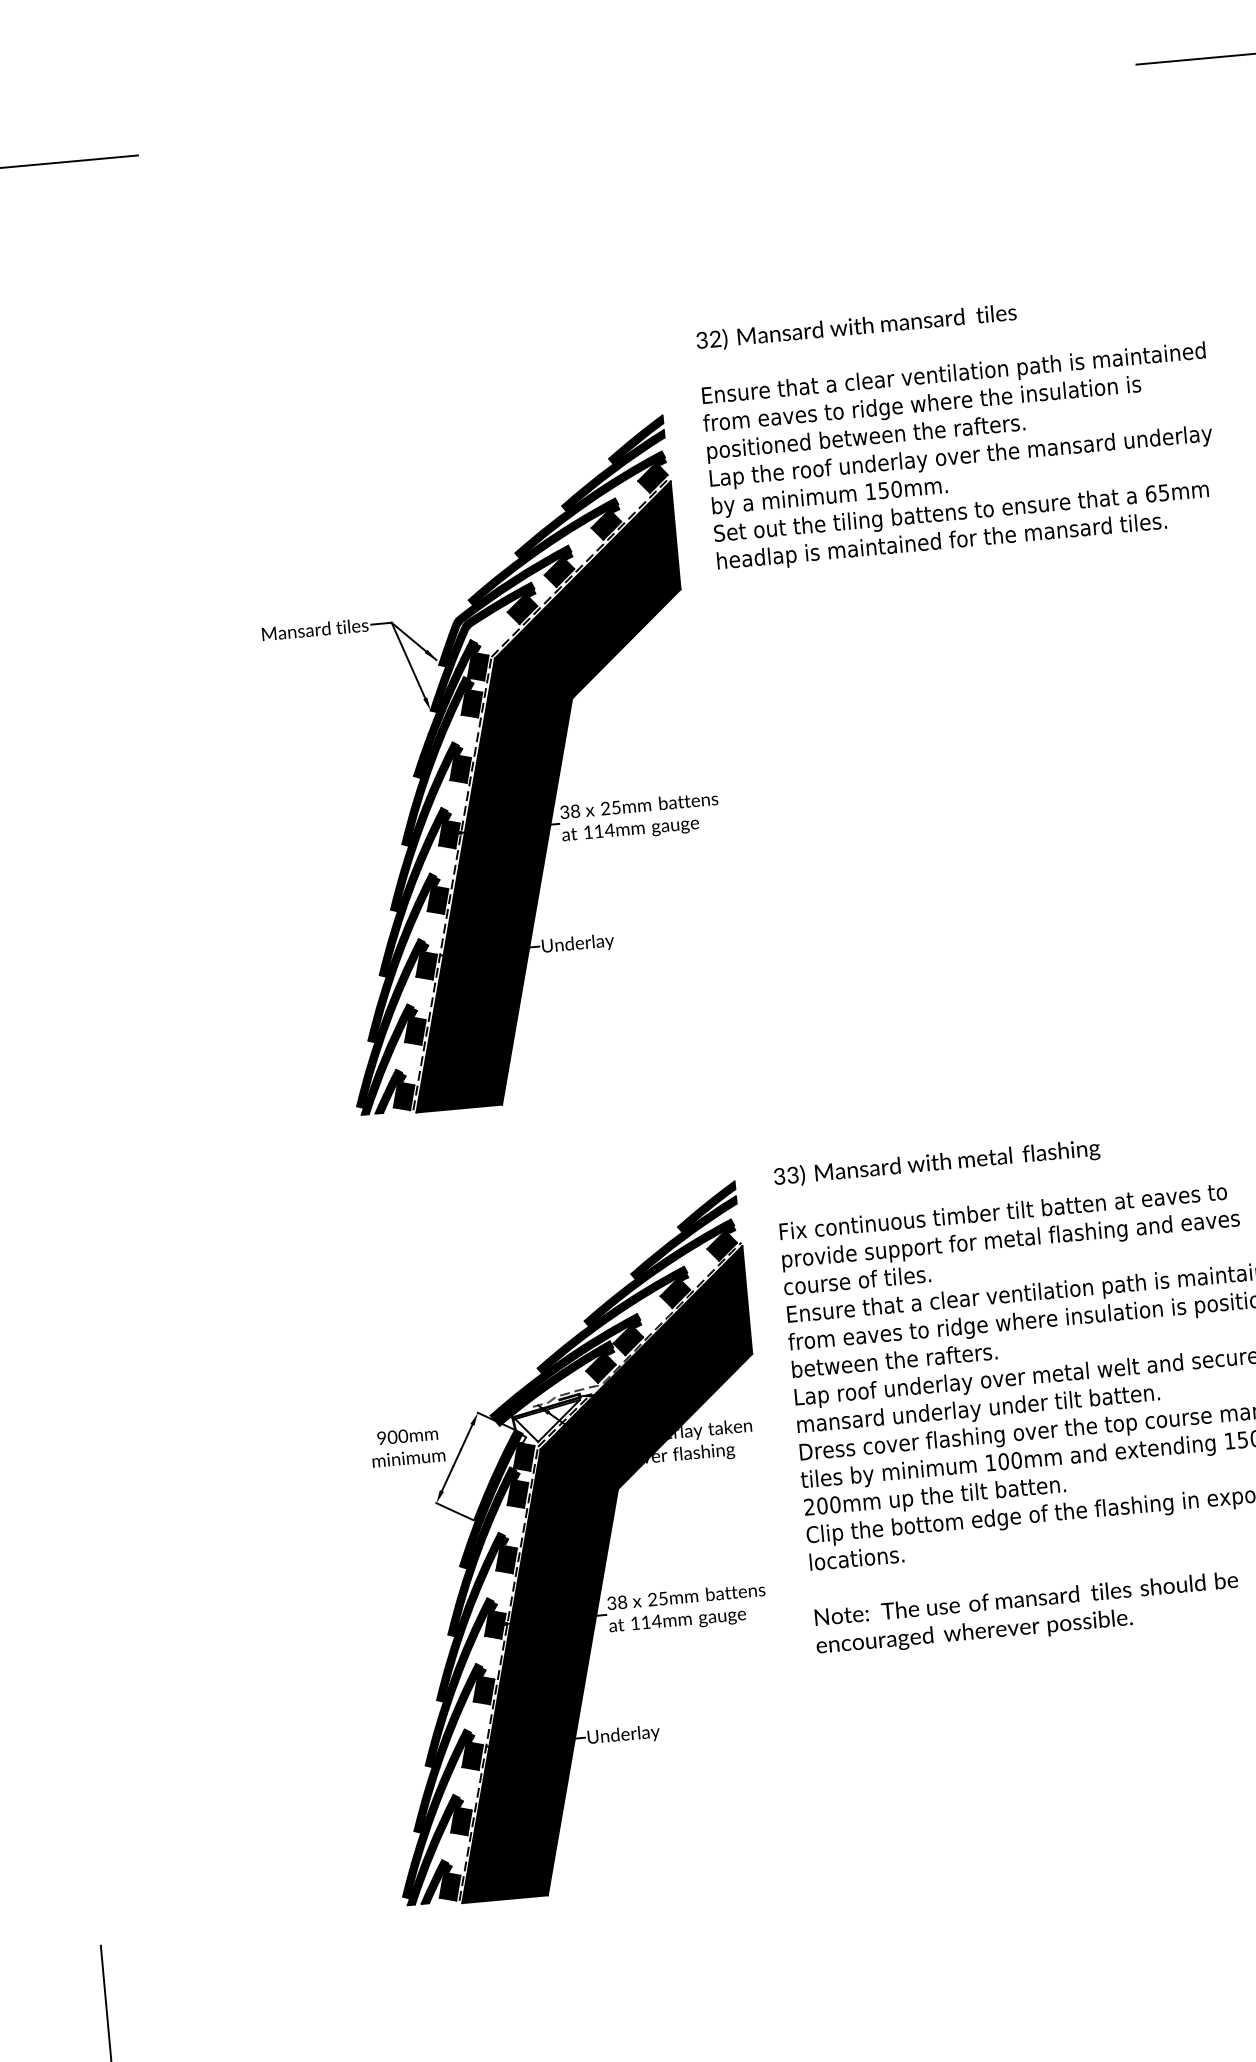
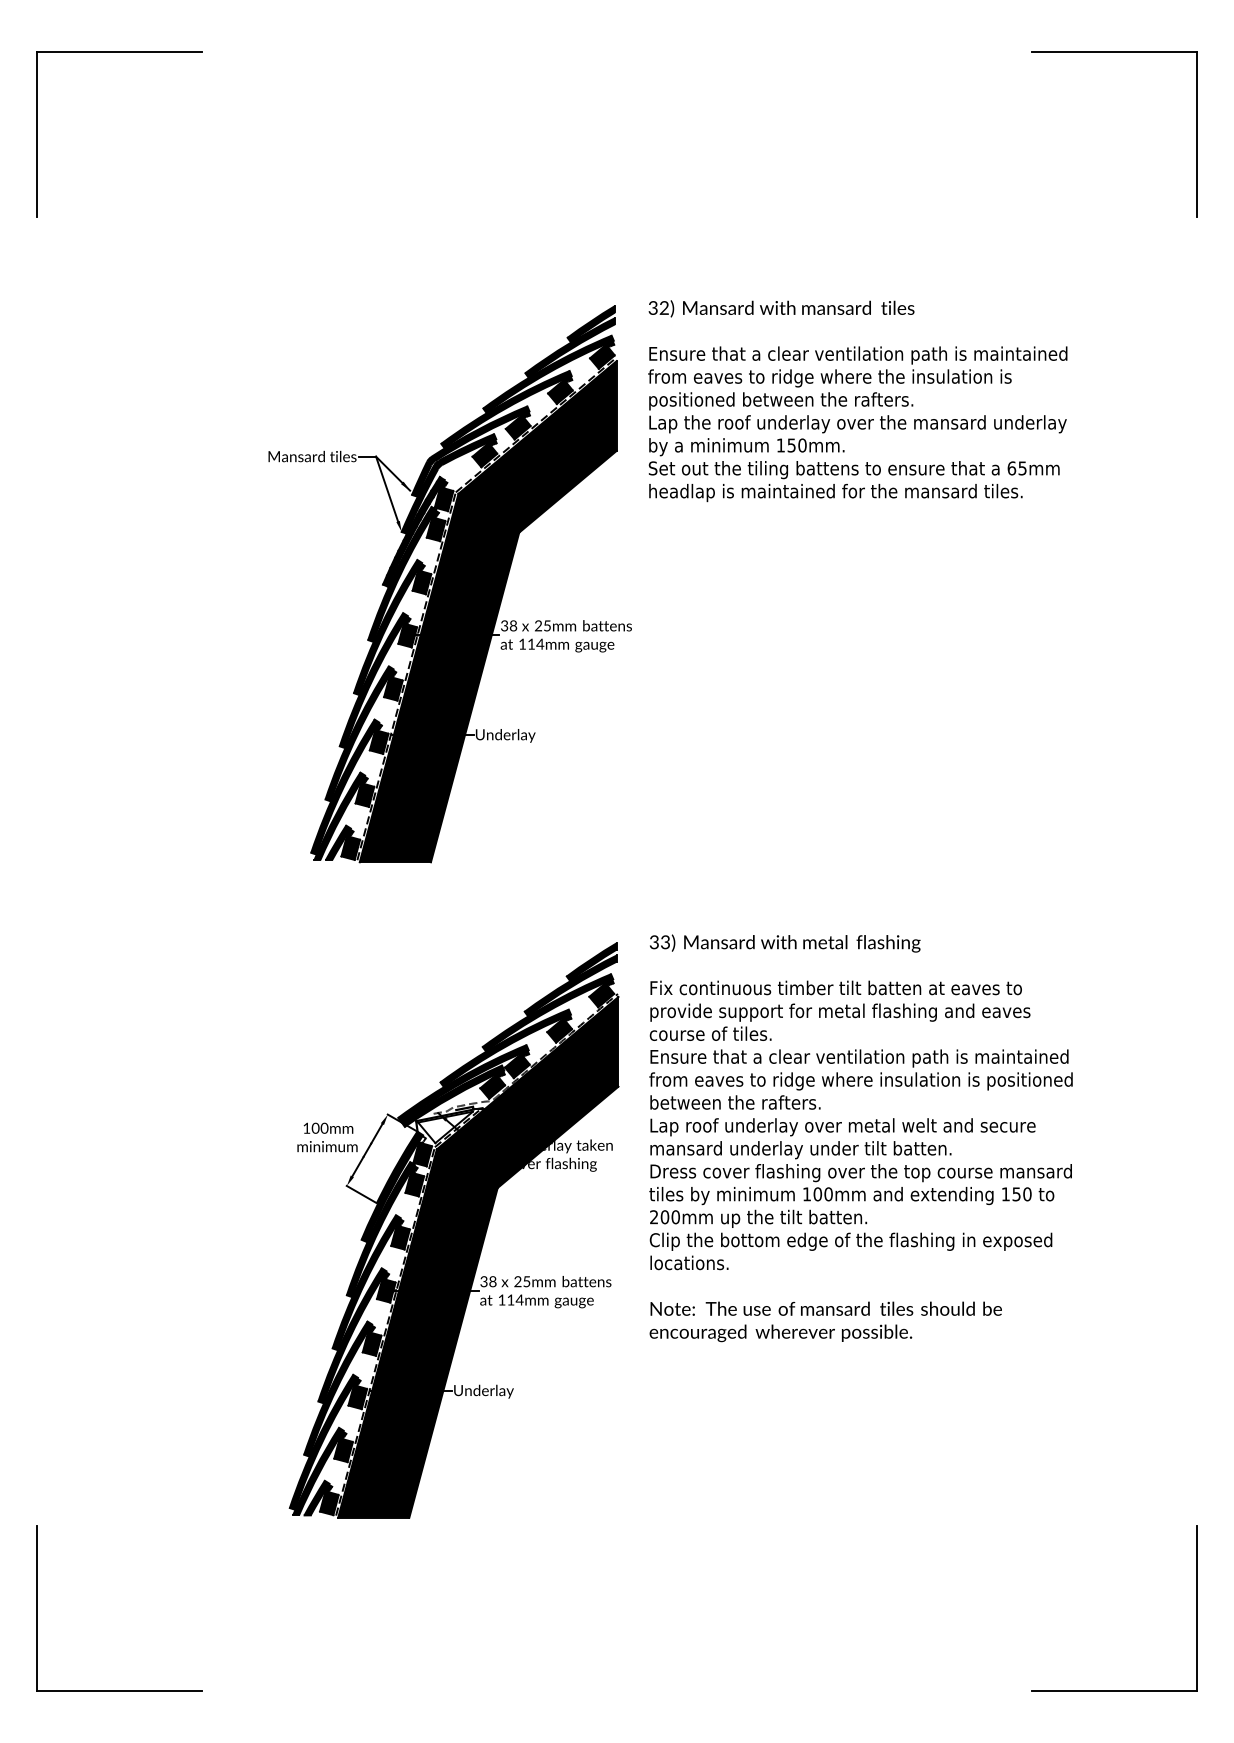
text: (958, 430) -> (857, 401), moved
text: (381, 1437) -> (306, 1127), 900mm -> 100mm

